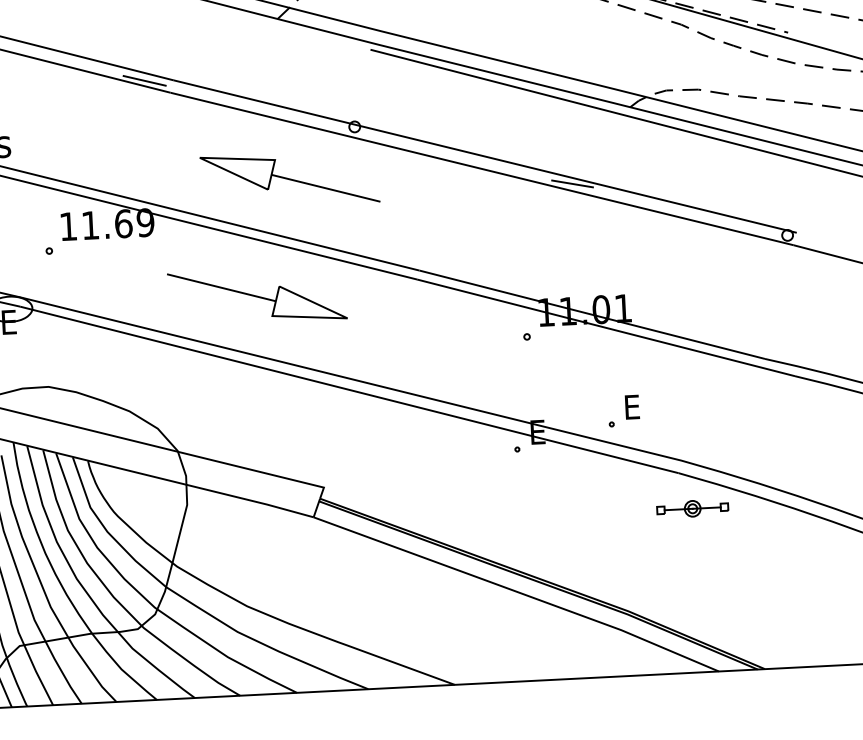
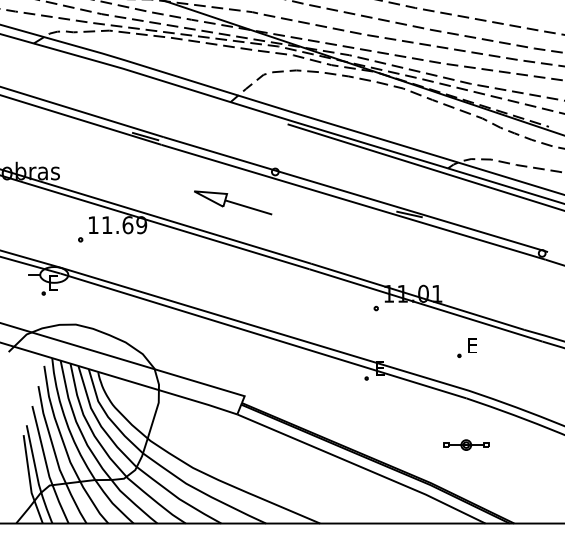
part: (288, 179) -> (232, 202), size x0.7
part: (257, 296) -> (209, 274), removed
part: (622, 412) -> (466, 348), moved
part: (692, 507) -> (466, 444), moved

